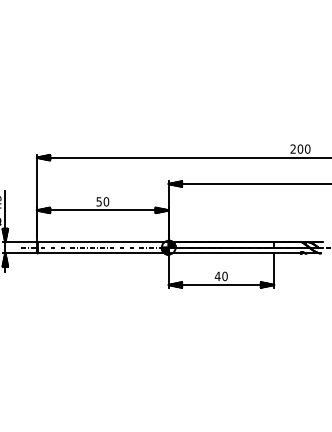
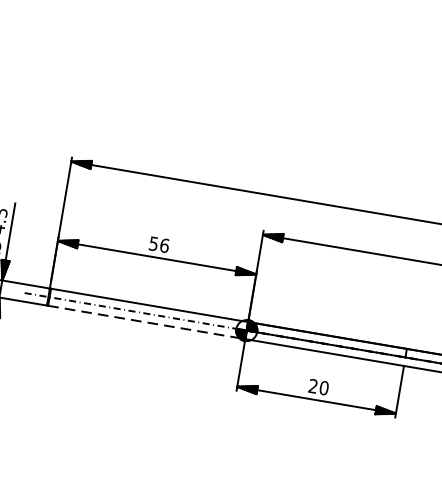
text: (106, 201) -> (164, 245), 50 -> 56
line: (103, 253) -> (147, 322), solid -> dashed
text: (217, 275) -> (313, 384), 40 -> 20

